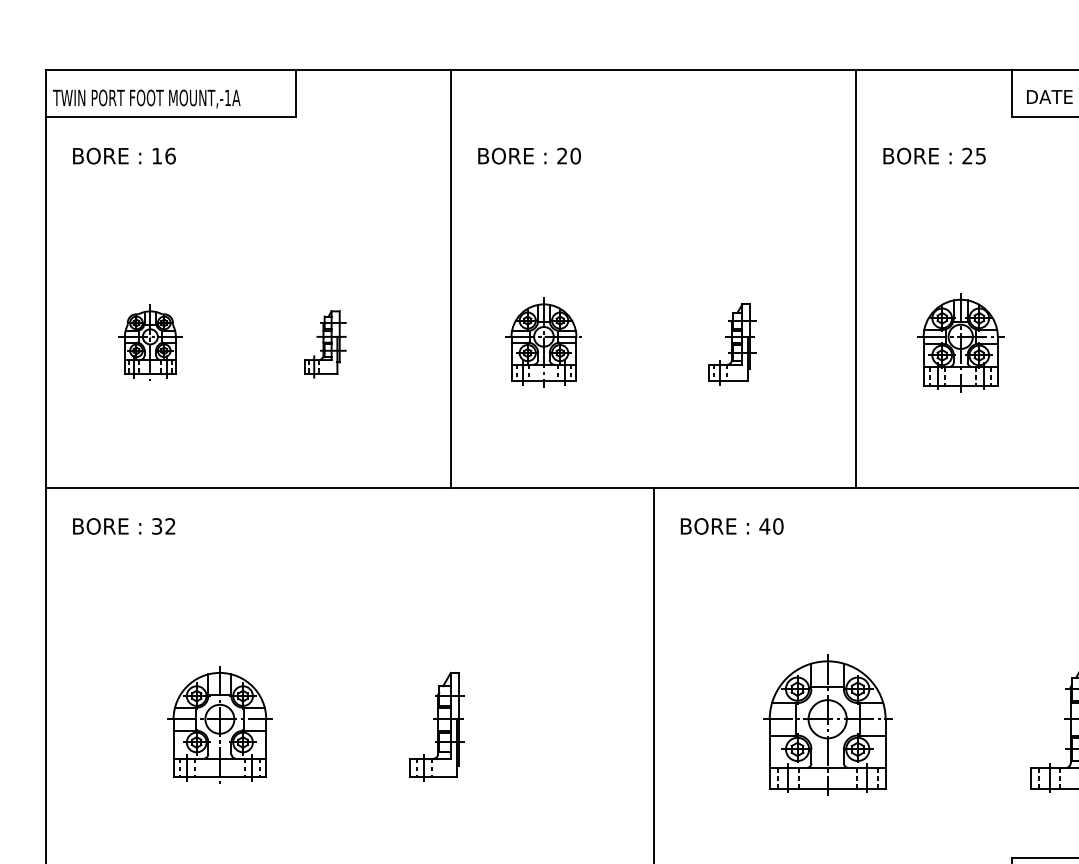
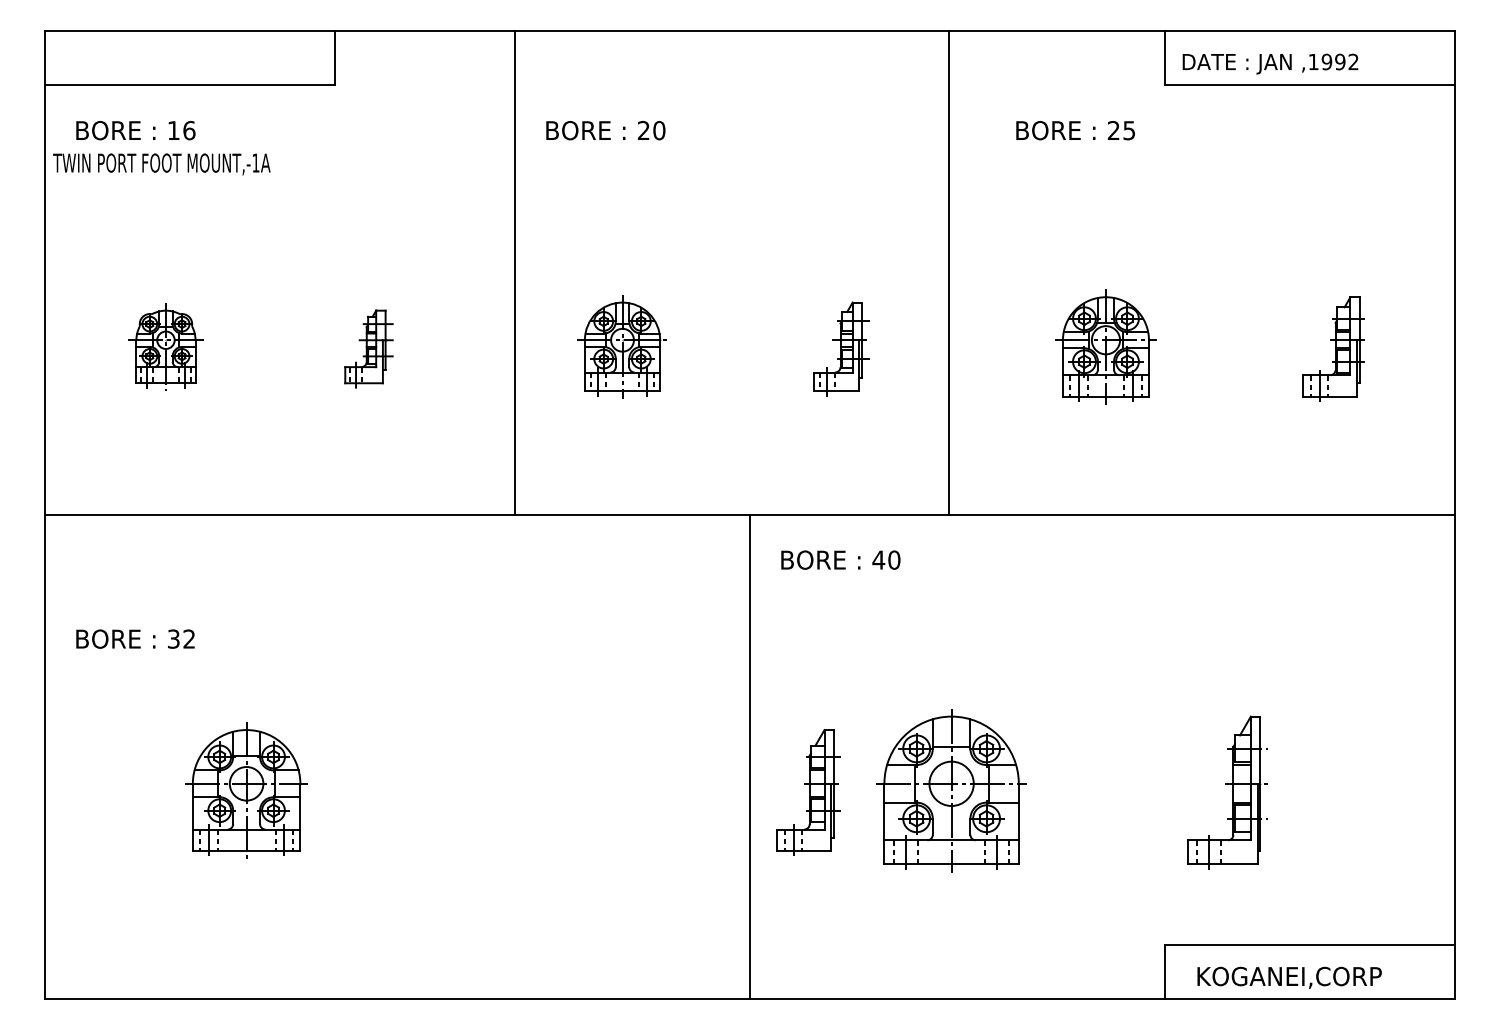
text: (146, 99) -> (161, 164), moved
line: (856, 279) -> (948, 273), moved
text: (124, 525) -> (135, 638), moved
part: (437, 726) -> (808, 792), moved

